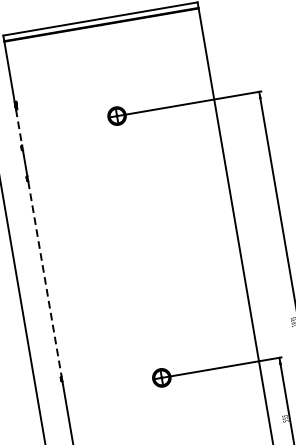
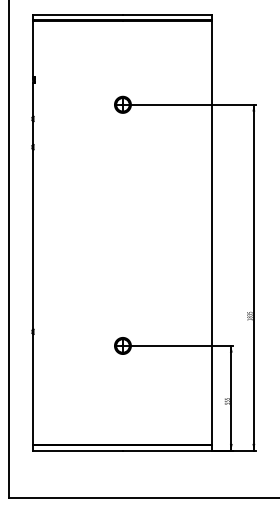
line: (19, 128) -> (33, 100), dashed -> solid
line: (44, 278) -> (33, 239), dashed -> solid

